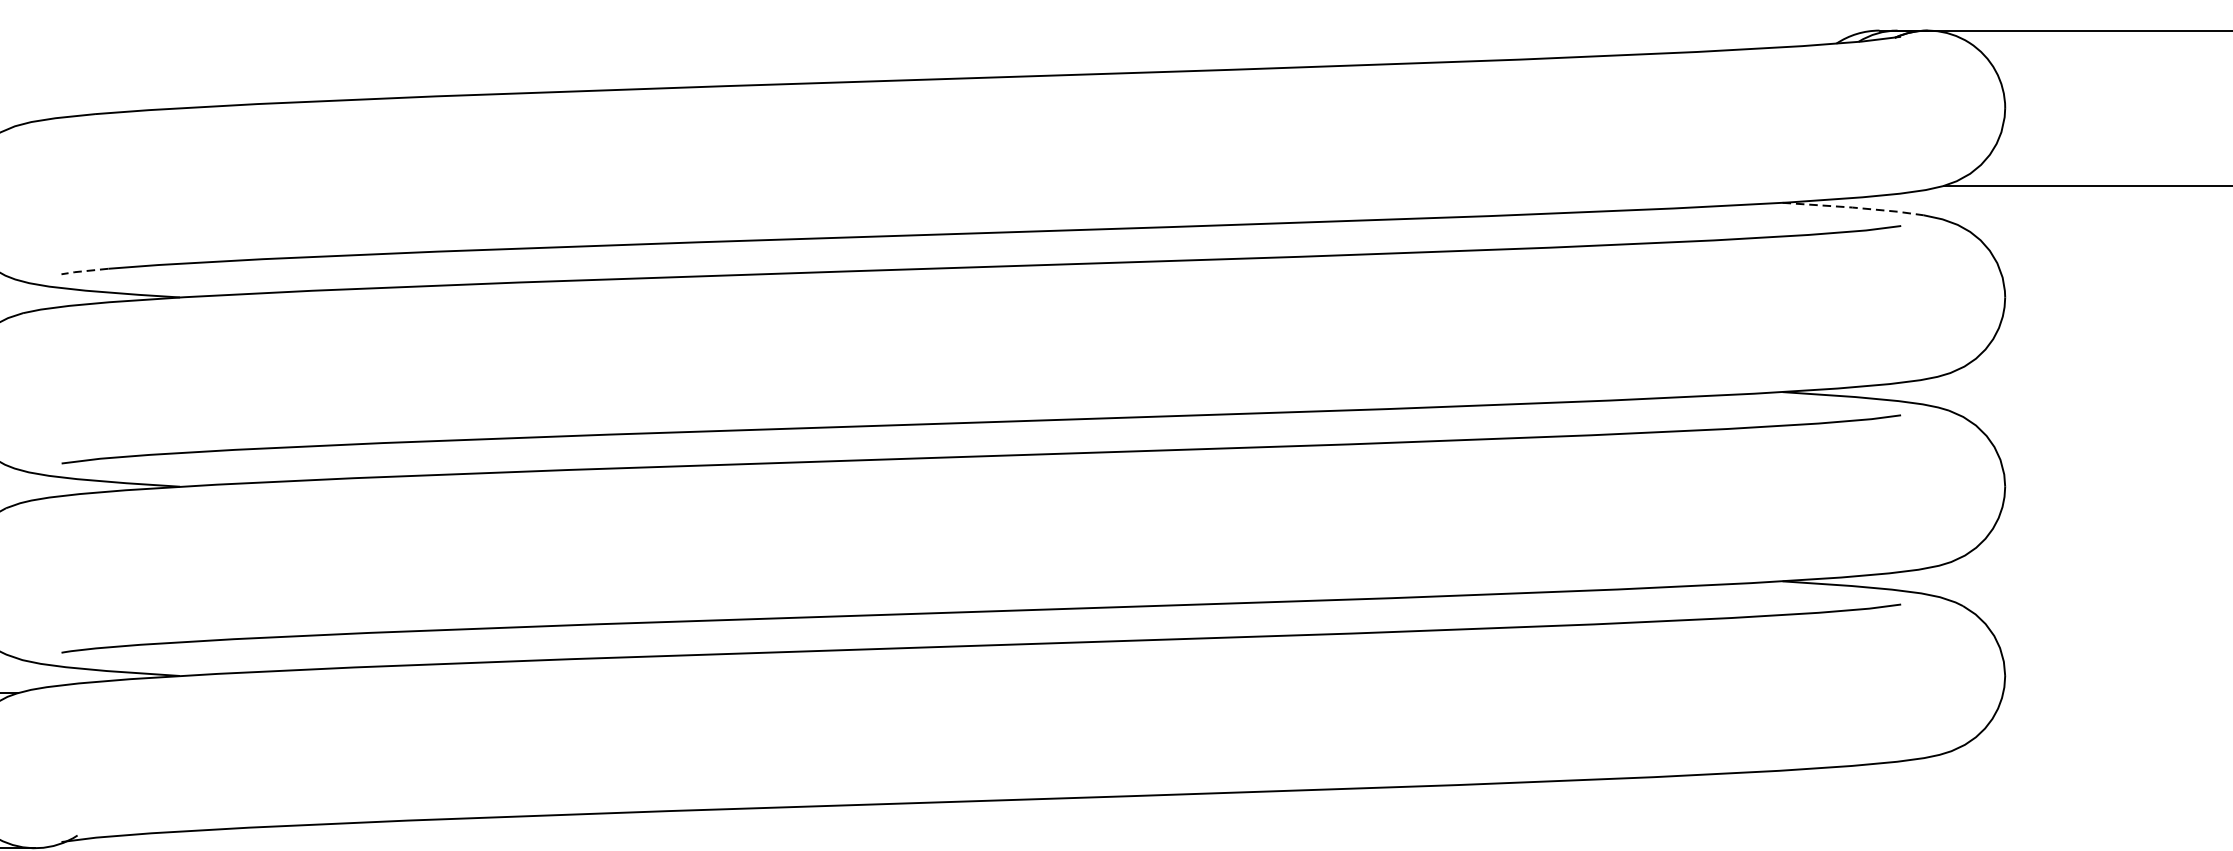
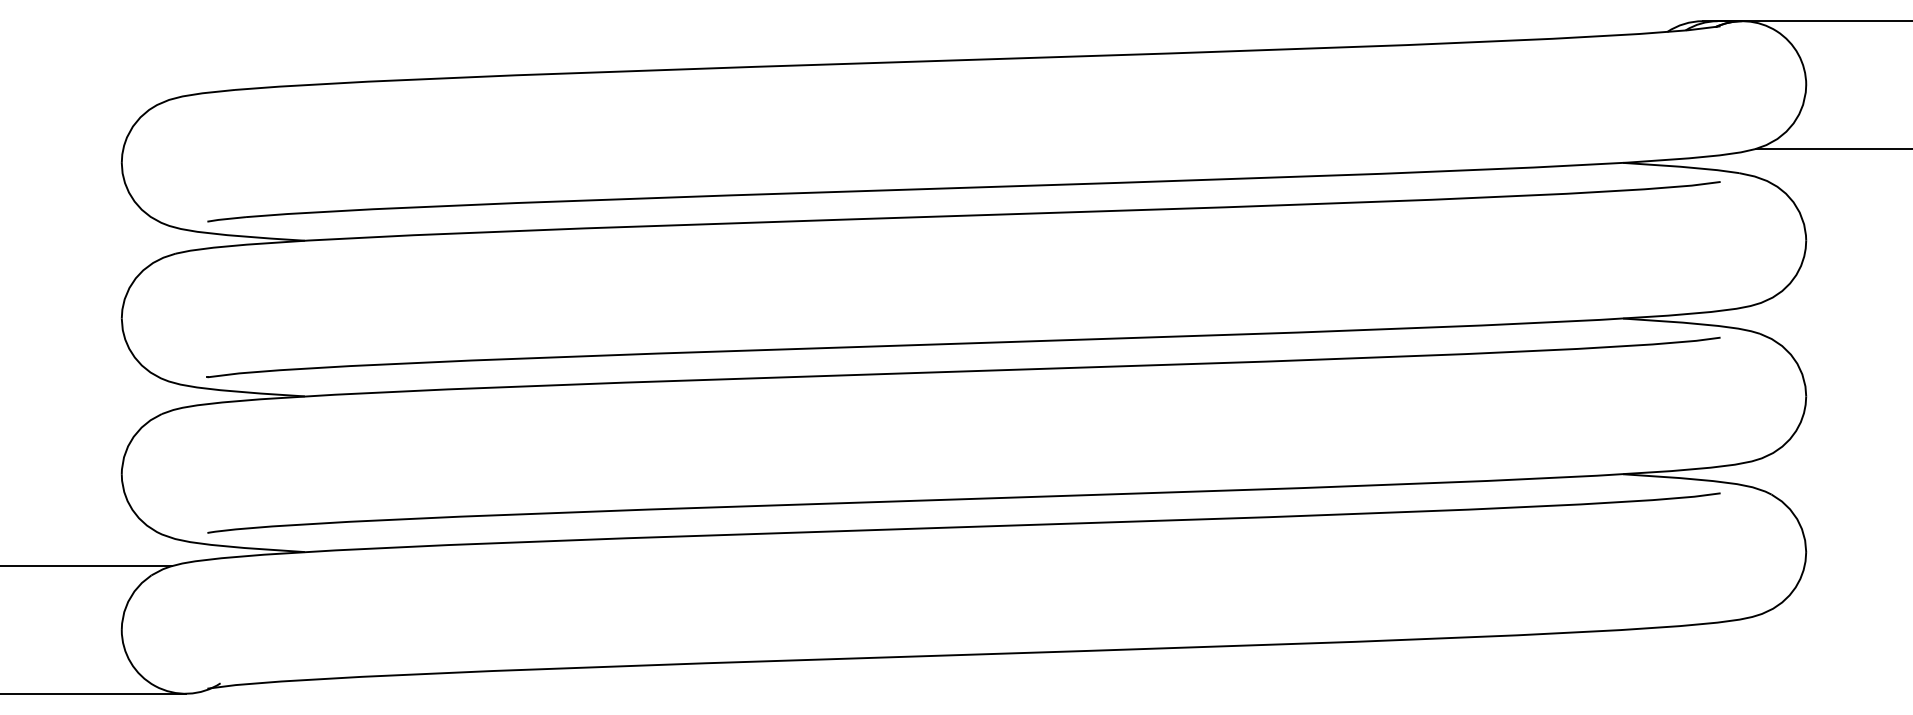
line: (1853, 207) -> (1681, 166), dashed -> solid
line: (83, 271) -> (225, 219), dashed -> solid

